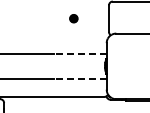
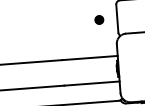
part: (73, 18) -> (98, 19), moved
line: (79, 54) -> (89, 58), dashed -> solid
line: (79, 78) -> (91, 83), dashed -> solid

